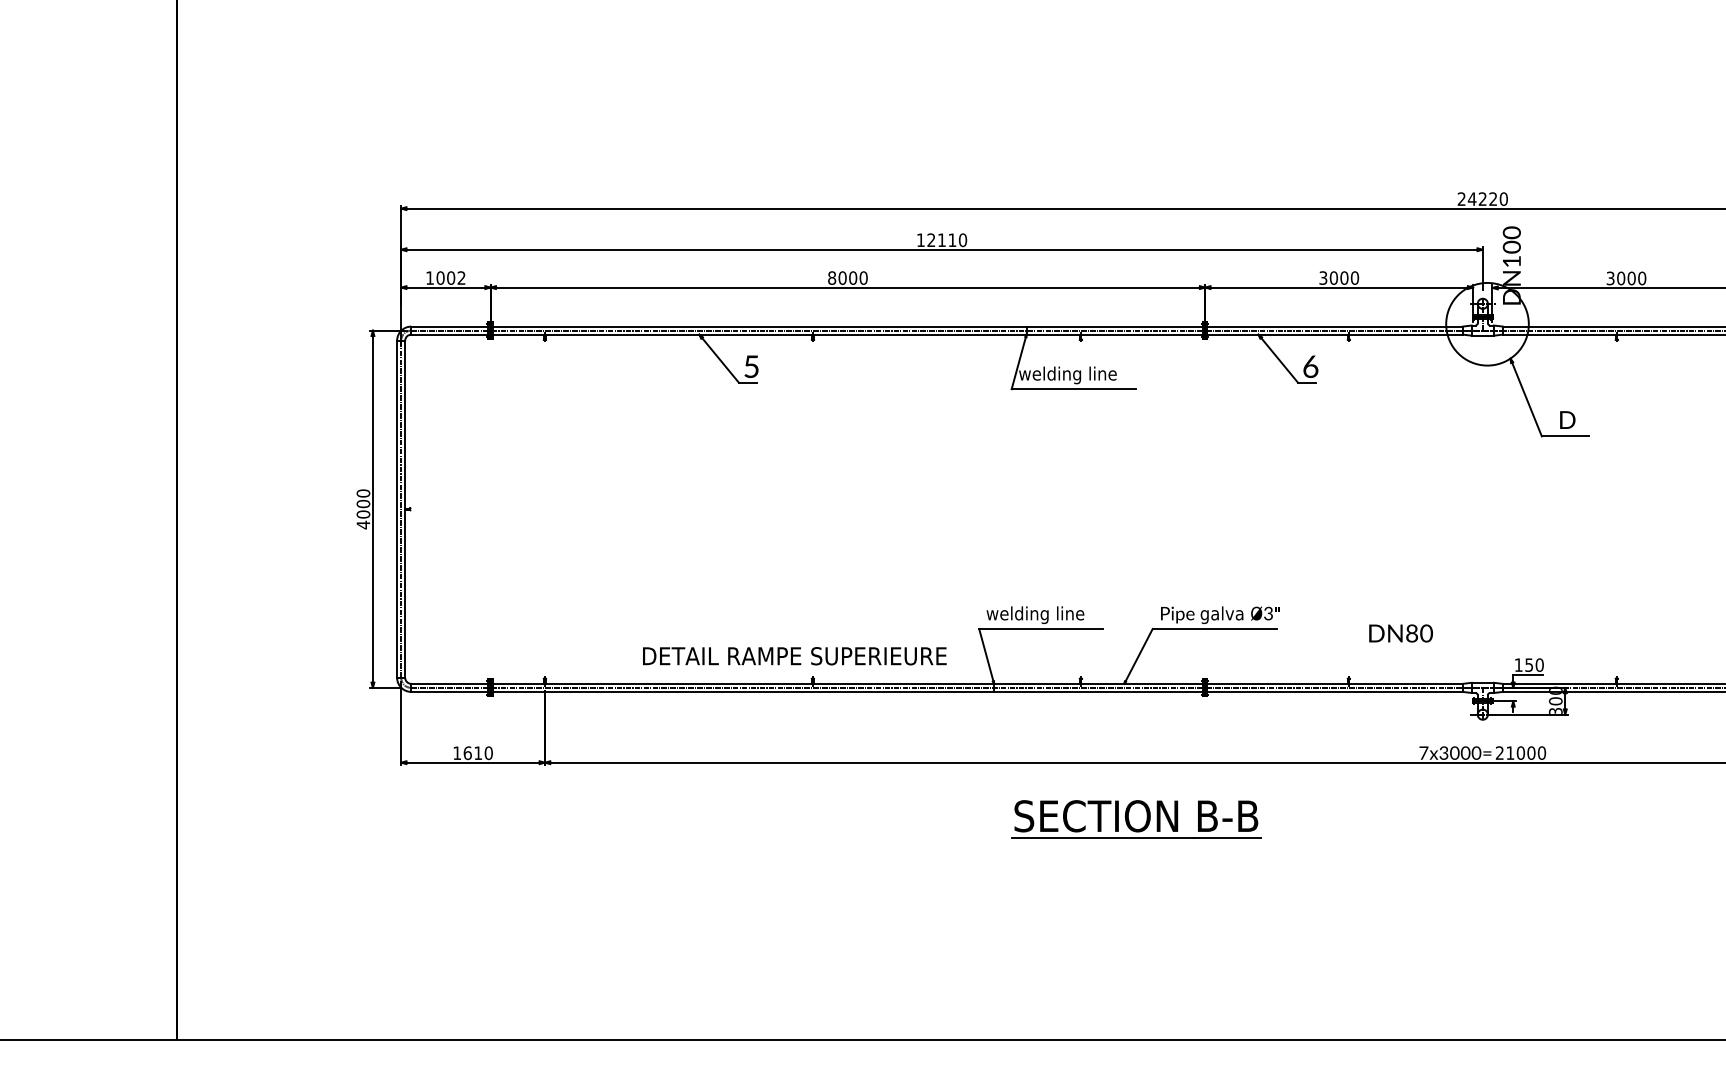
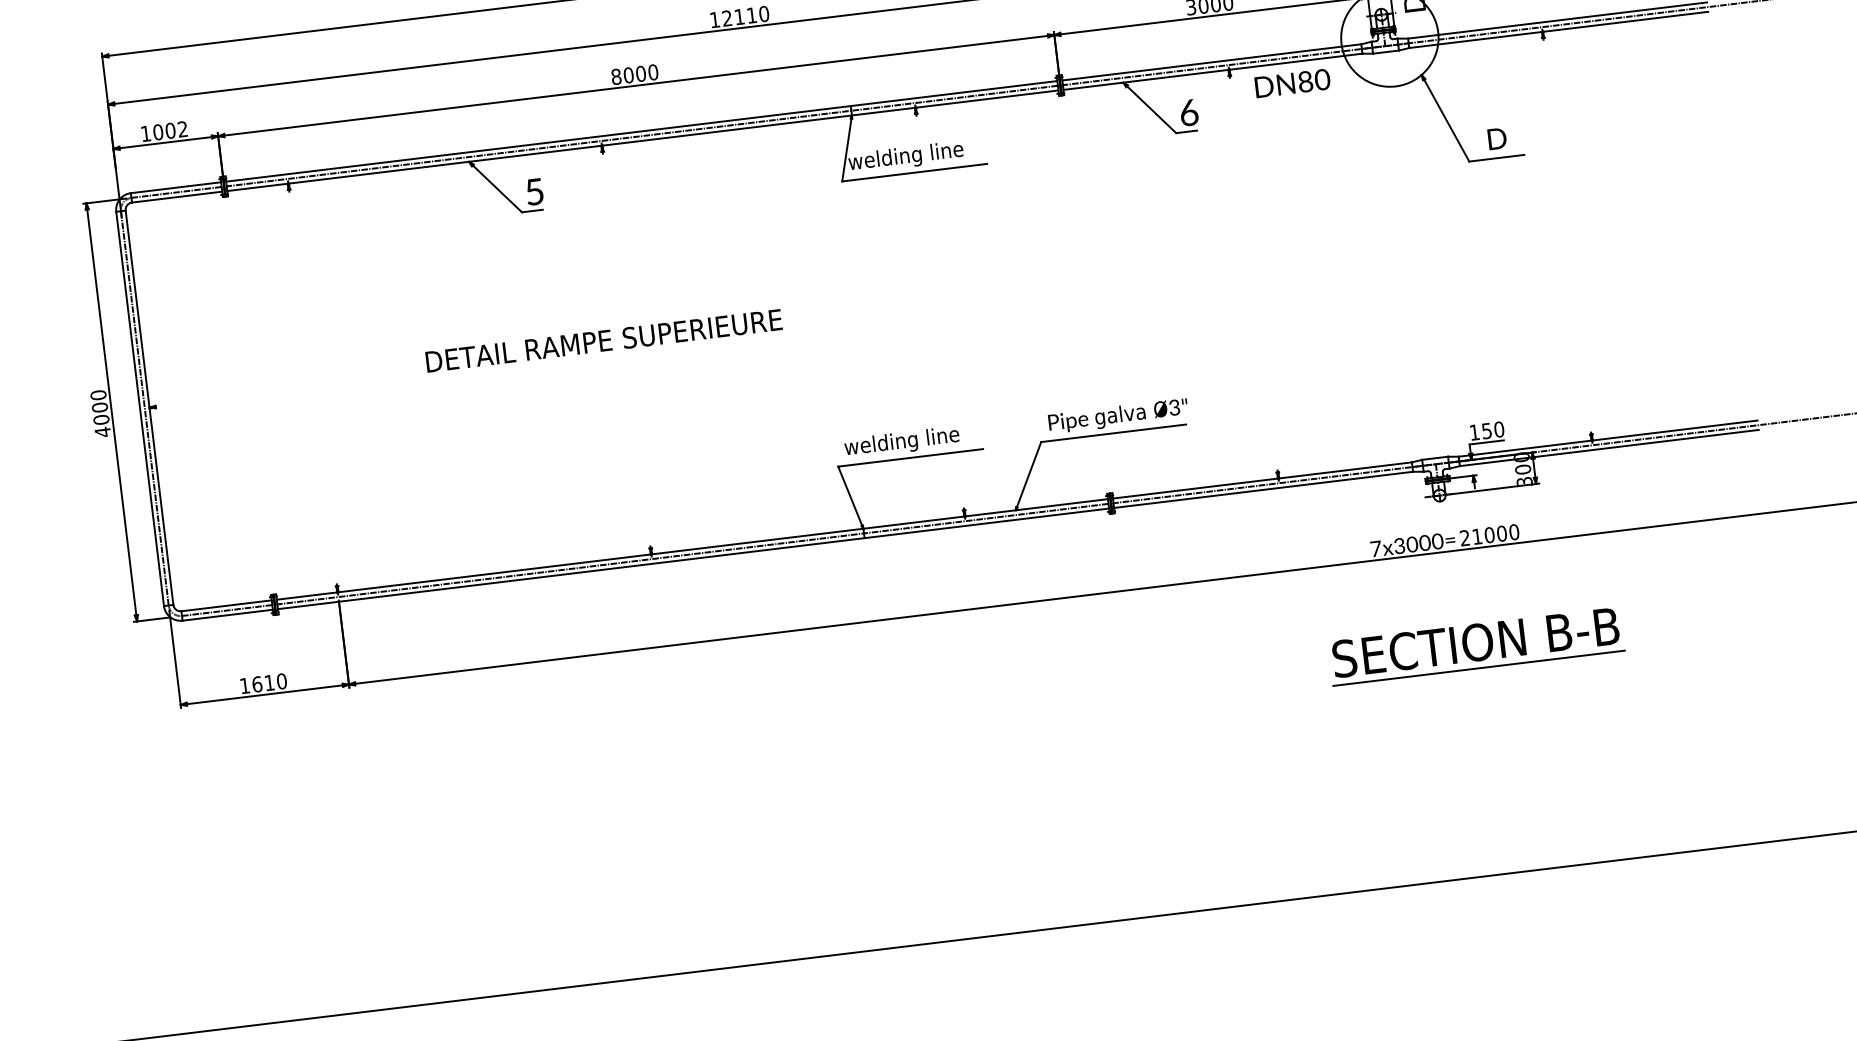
text: (1400, 633) -> (1292, 83), moved
text: (794, 656) -> (603, 341), moved
part: (1136, 819) -> (1476, 646), moved

